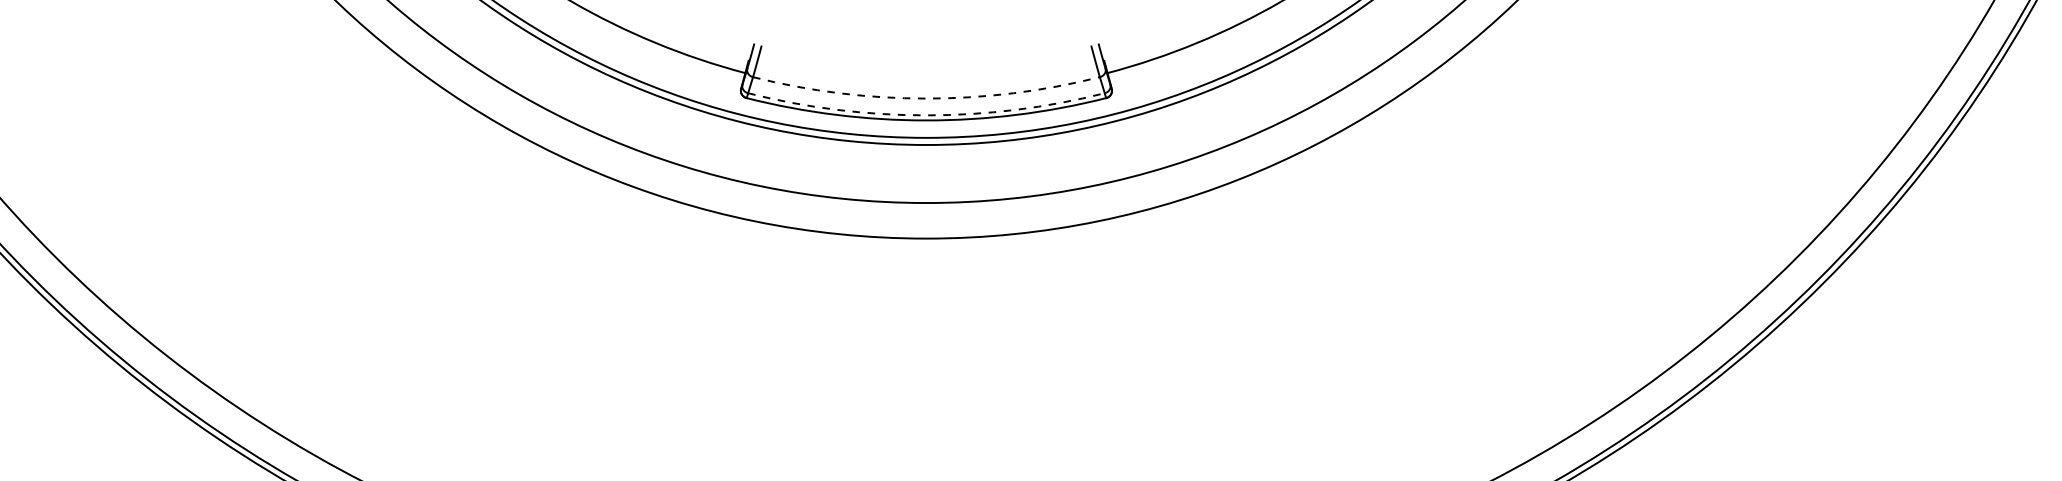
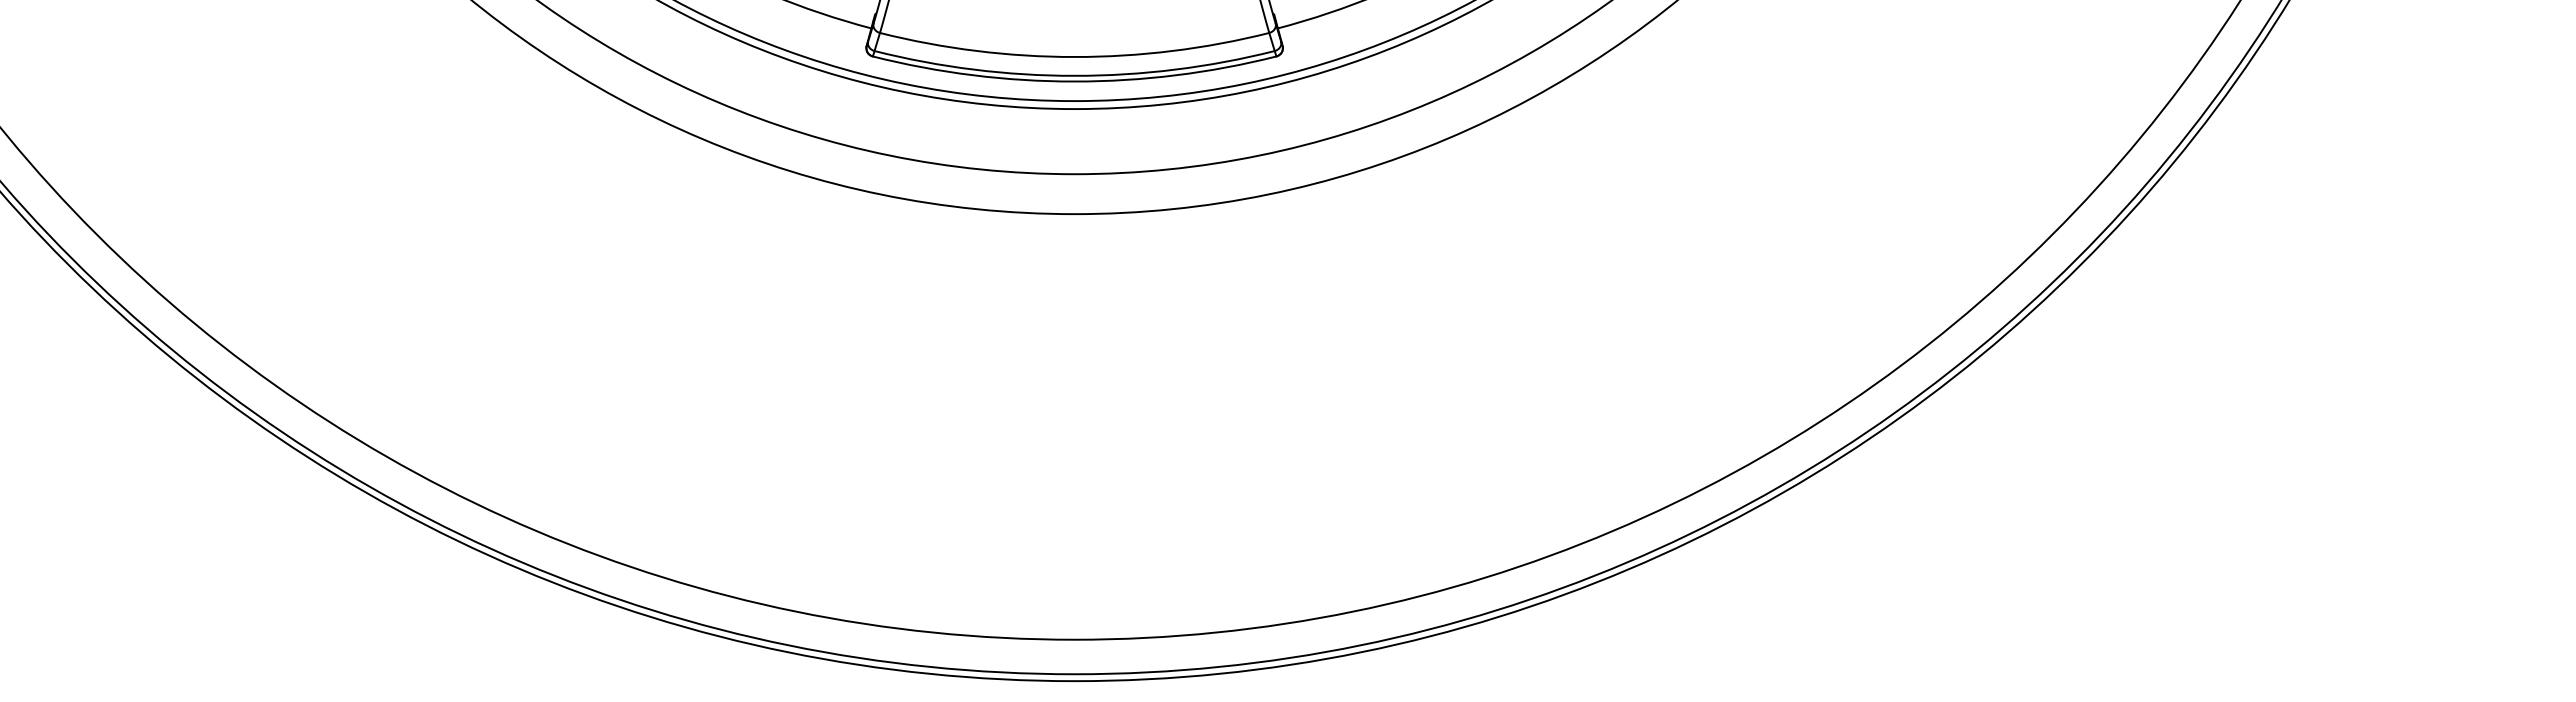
arc: (926, 99) -> (1074, 57), dashed -> solid
arc: (926, 115) -> (1074, 75), dashed -> solid

